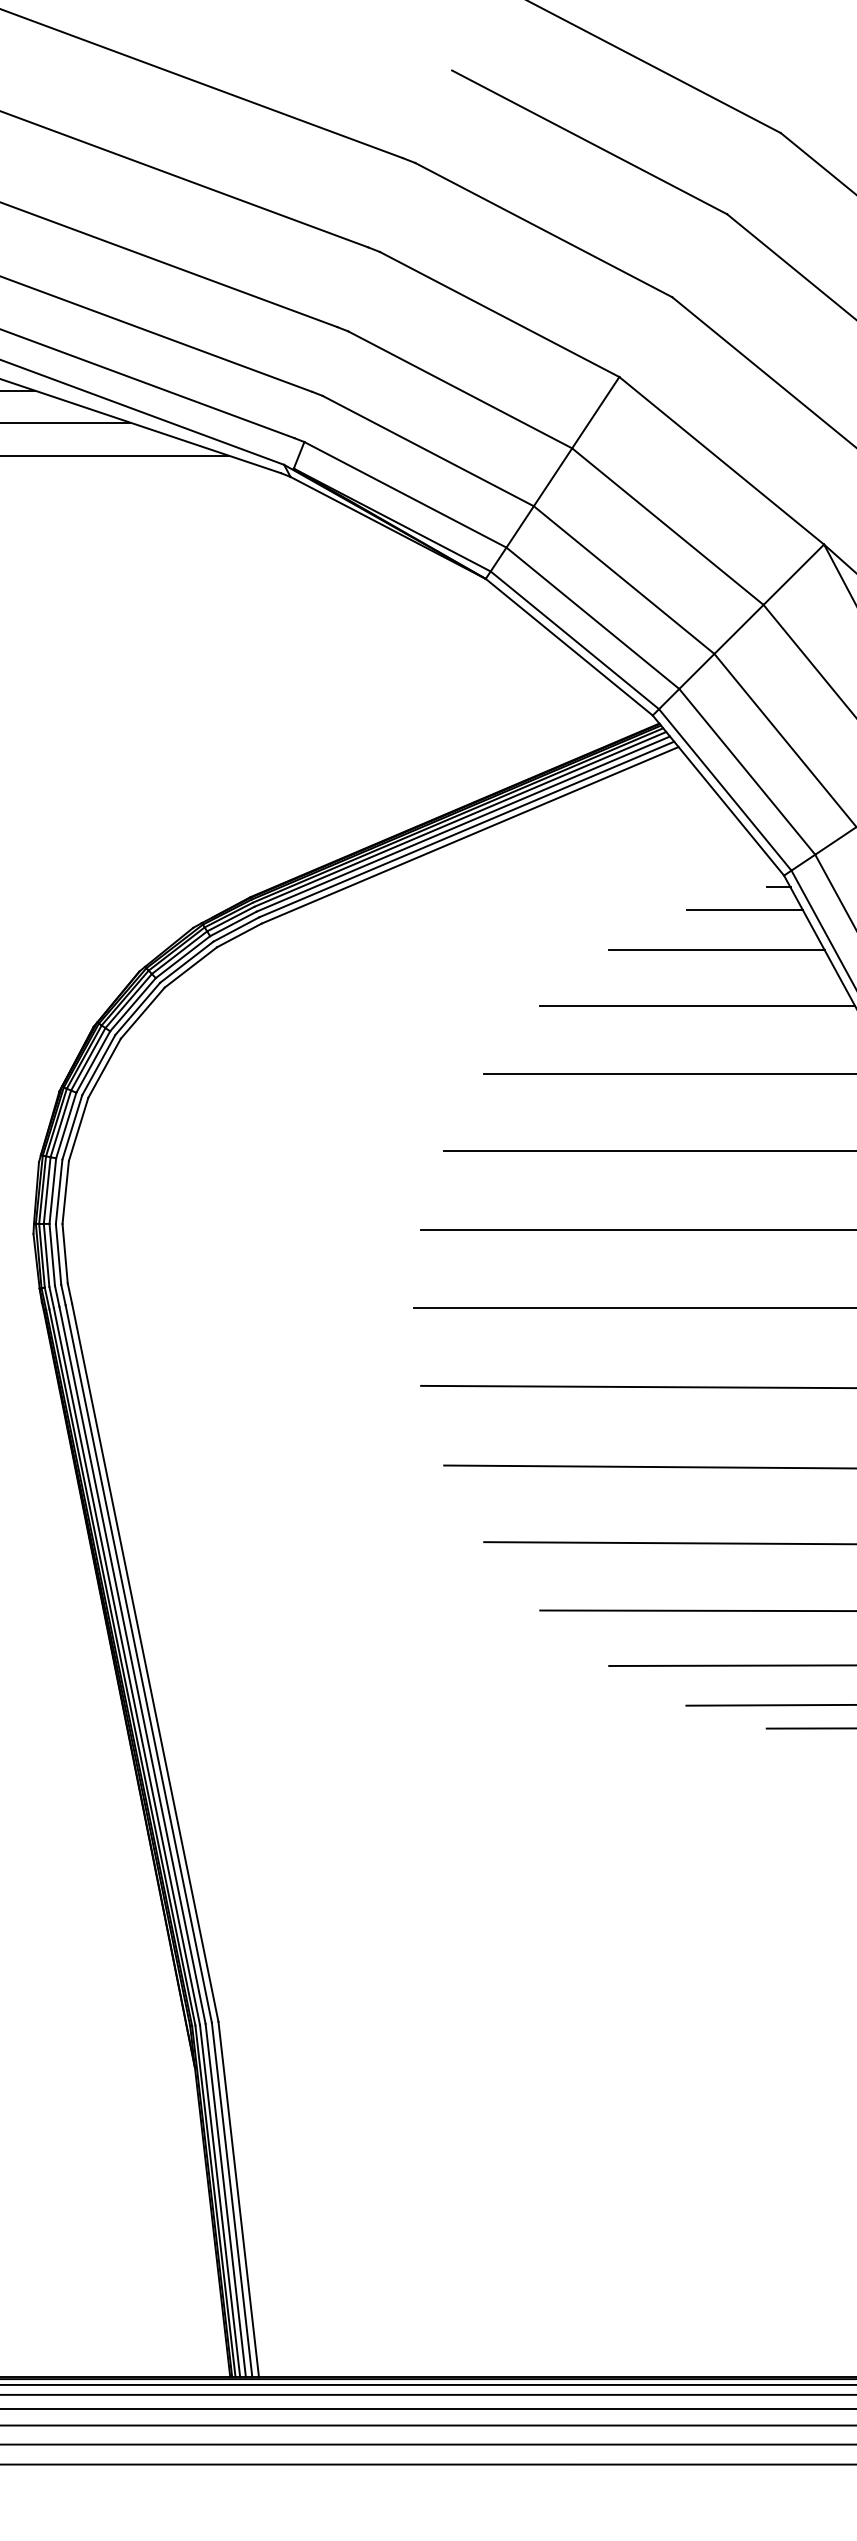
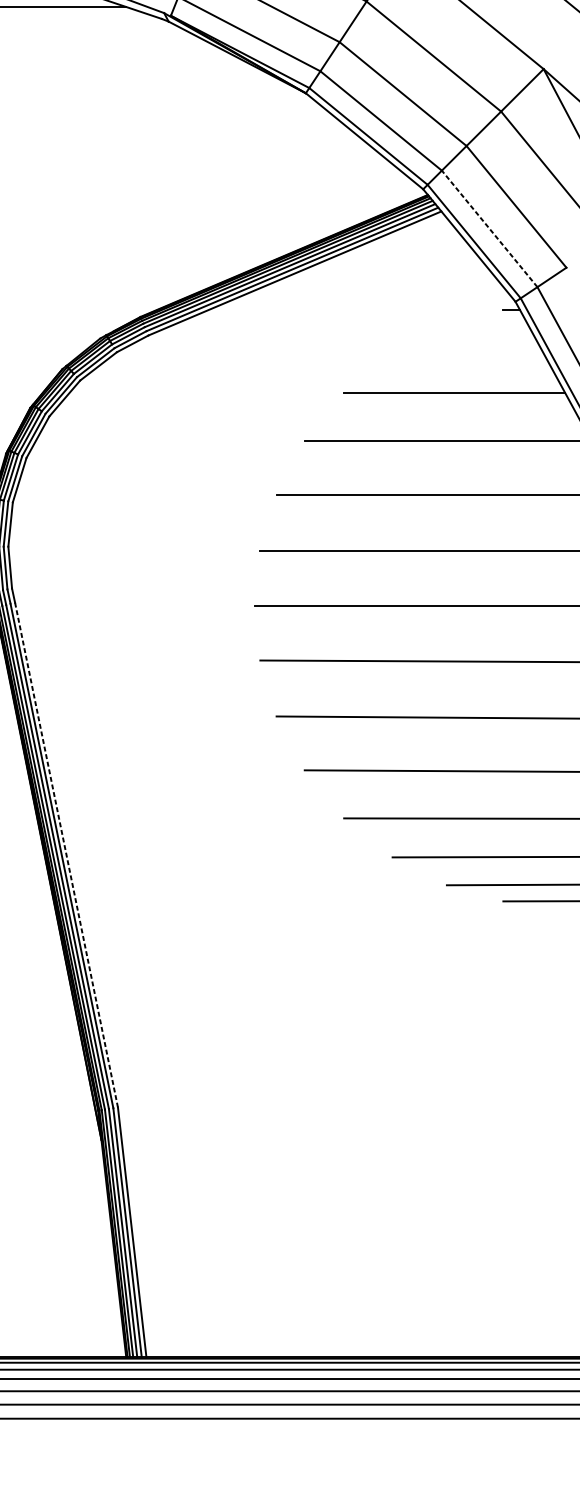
line: (746, 771) -> (489, 228), solid -> dashed
line: (744, 910) -> (487, 326), removed
line: (716, 950) -> (468, 354), removed
line: (145, 1663) -> (66, 855), solid -> dashed

